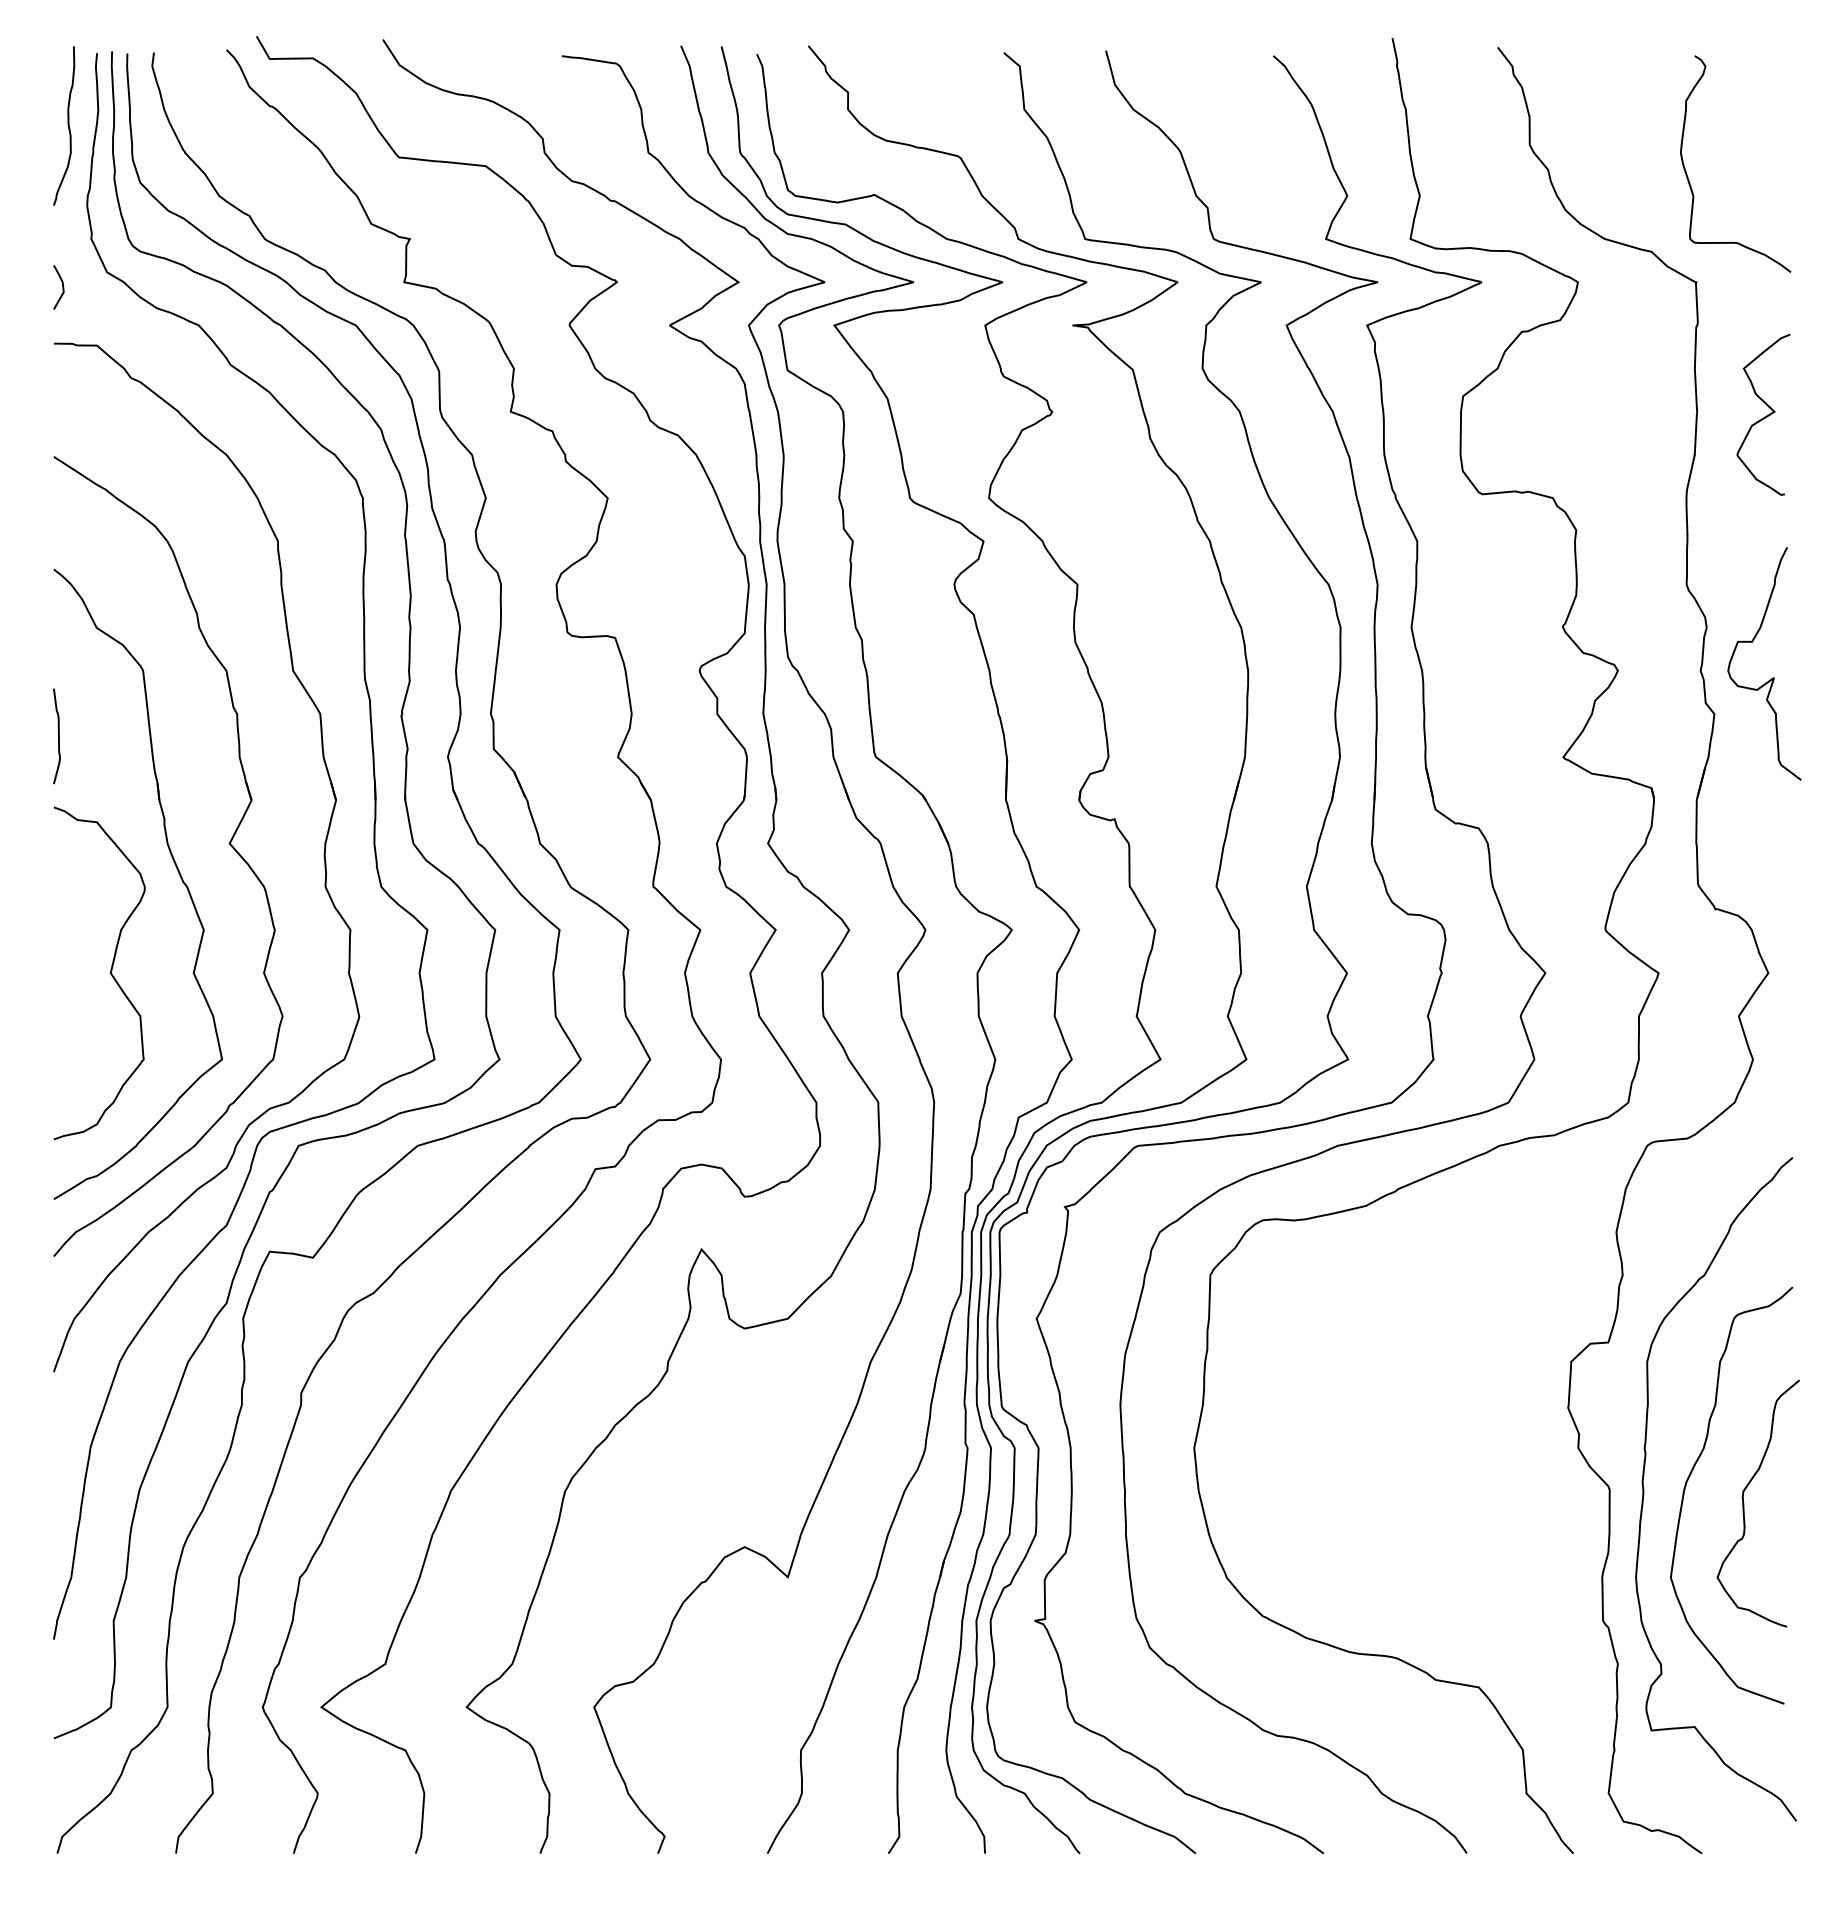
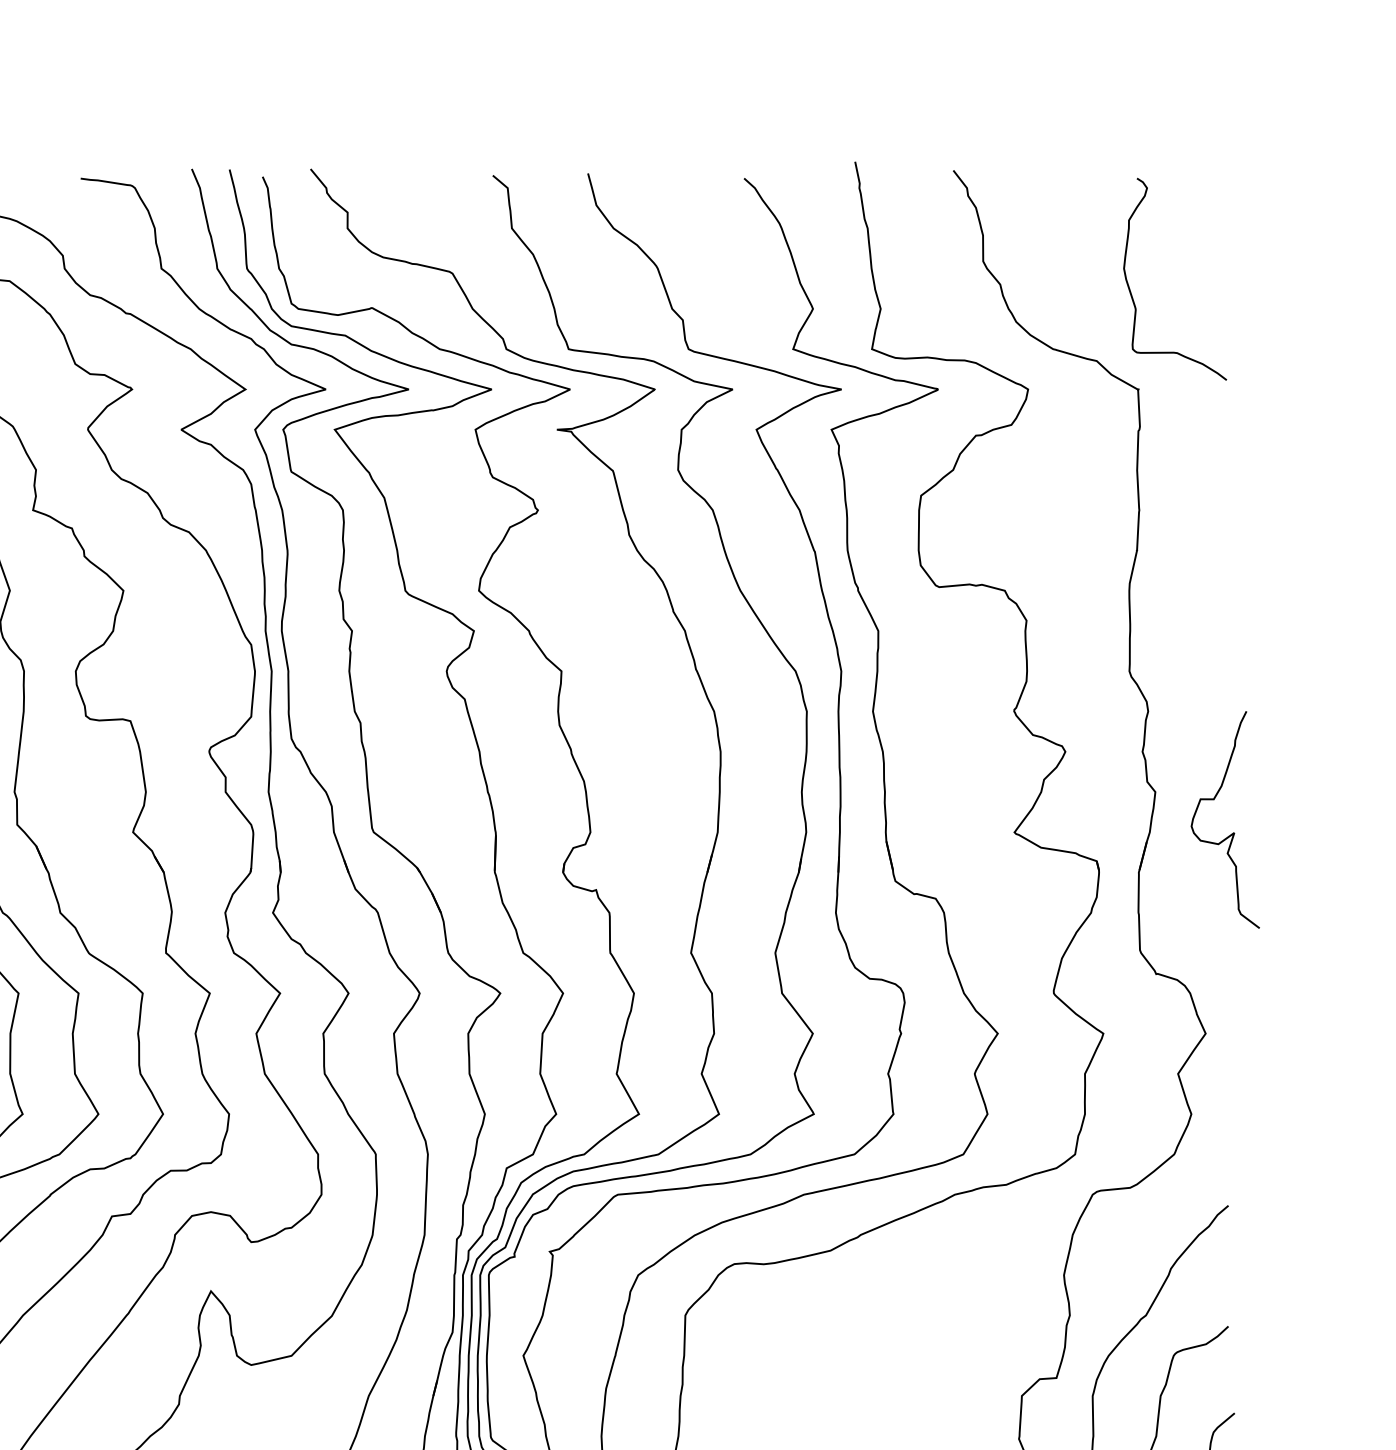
curve: (1764, 416) -> (1202, 514), removed
curve: (1772, 677) -> (1232, 832), moved

